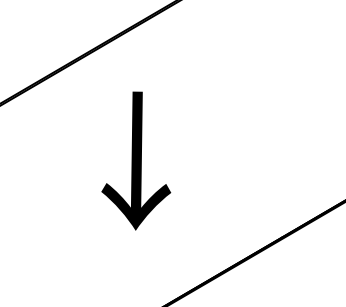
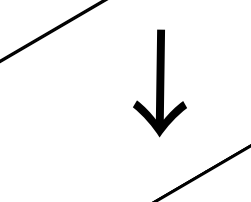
text: (136, 160) -> (160, 82), moved

